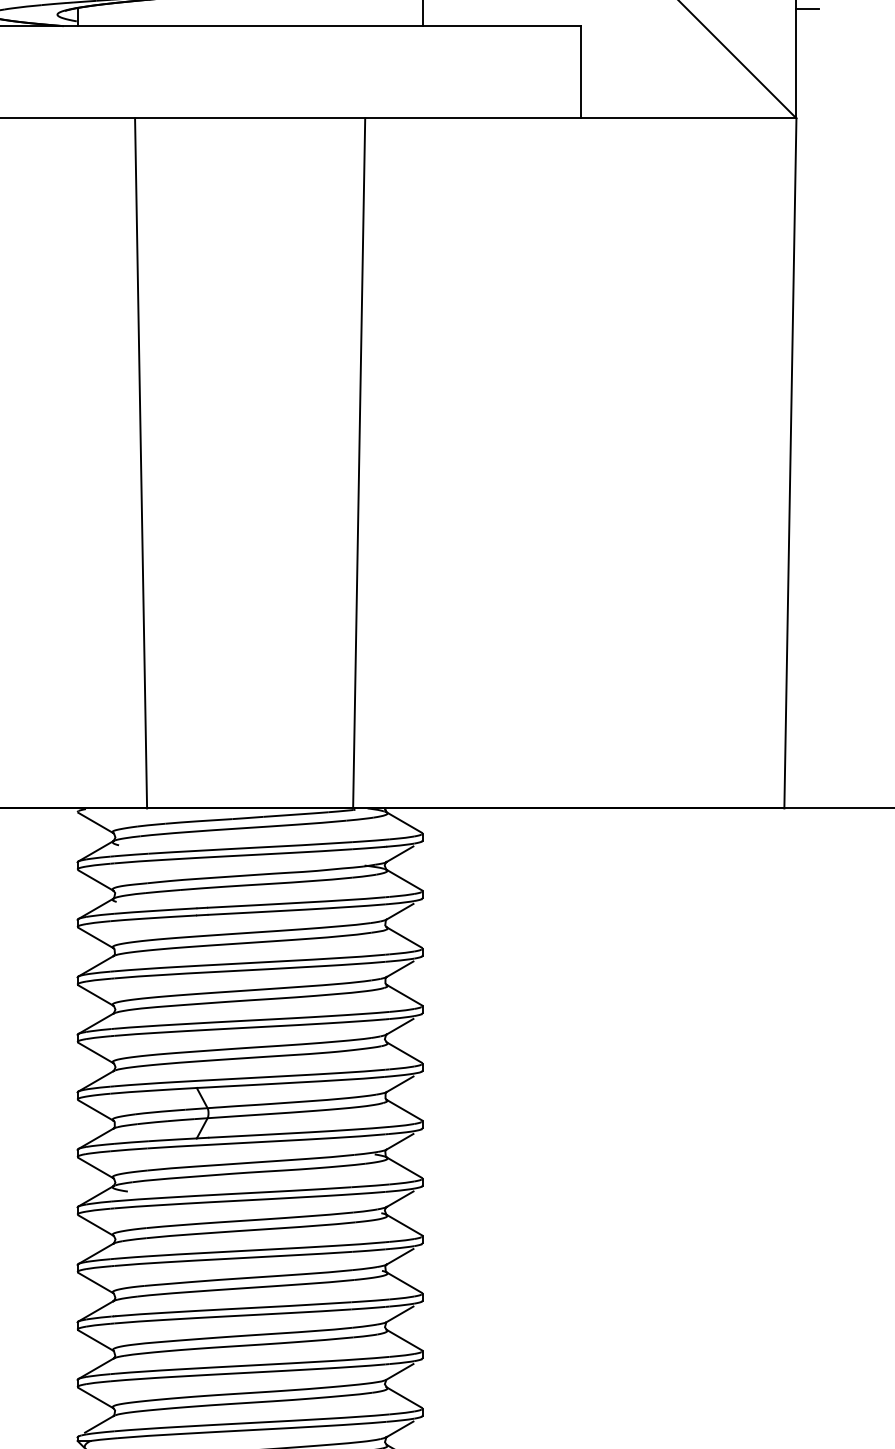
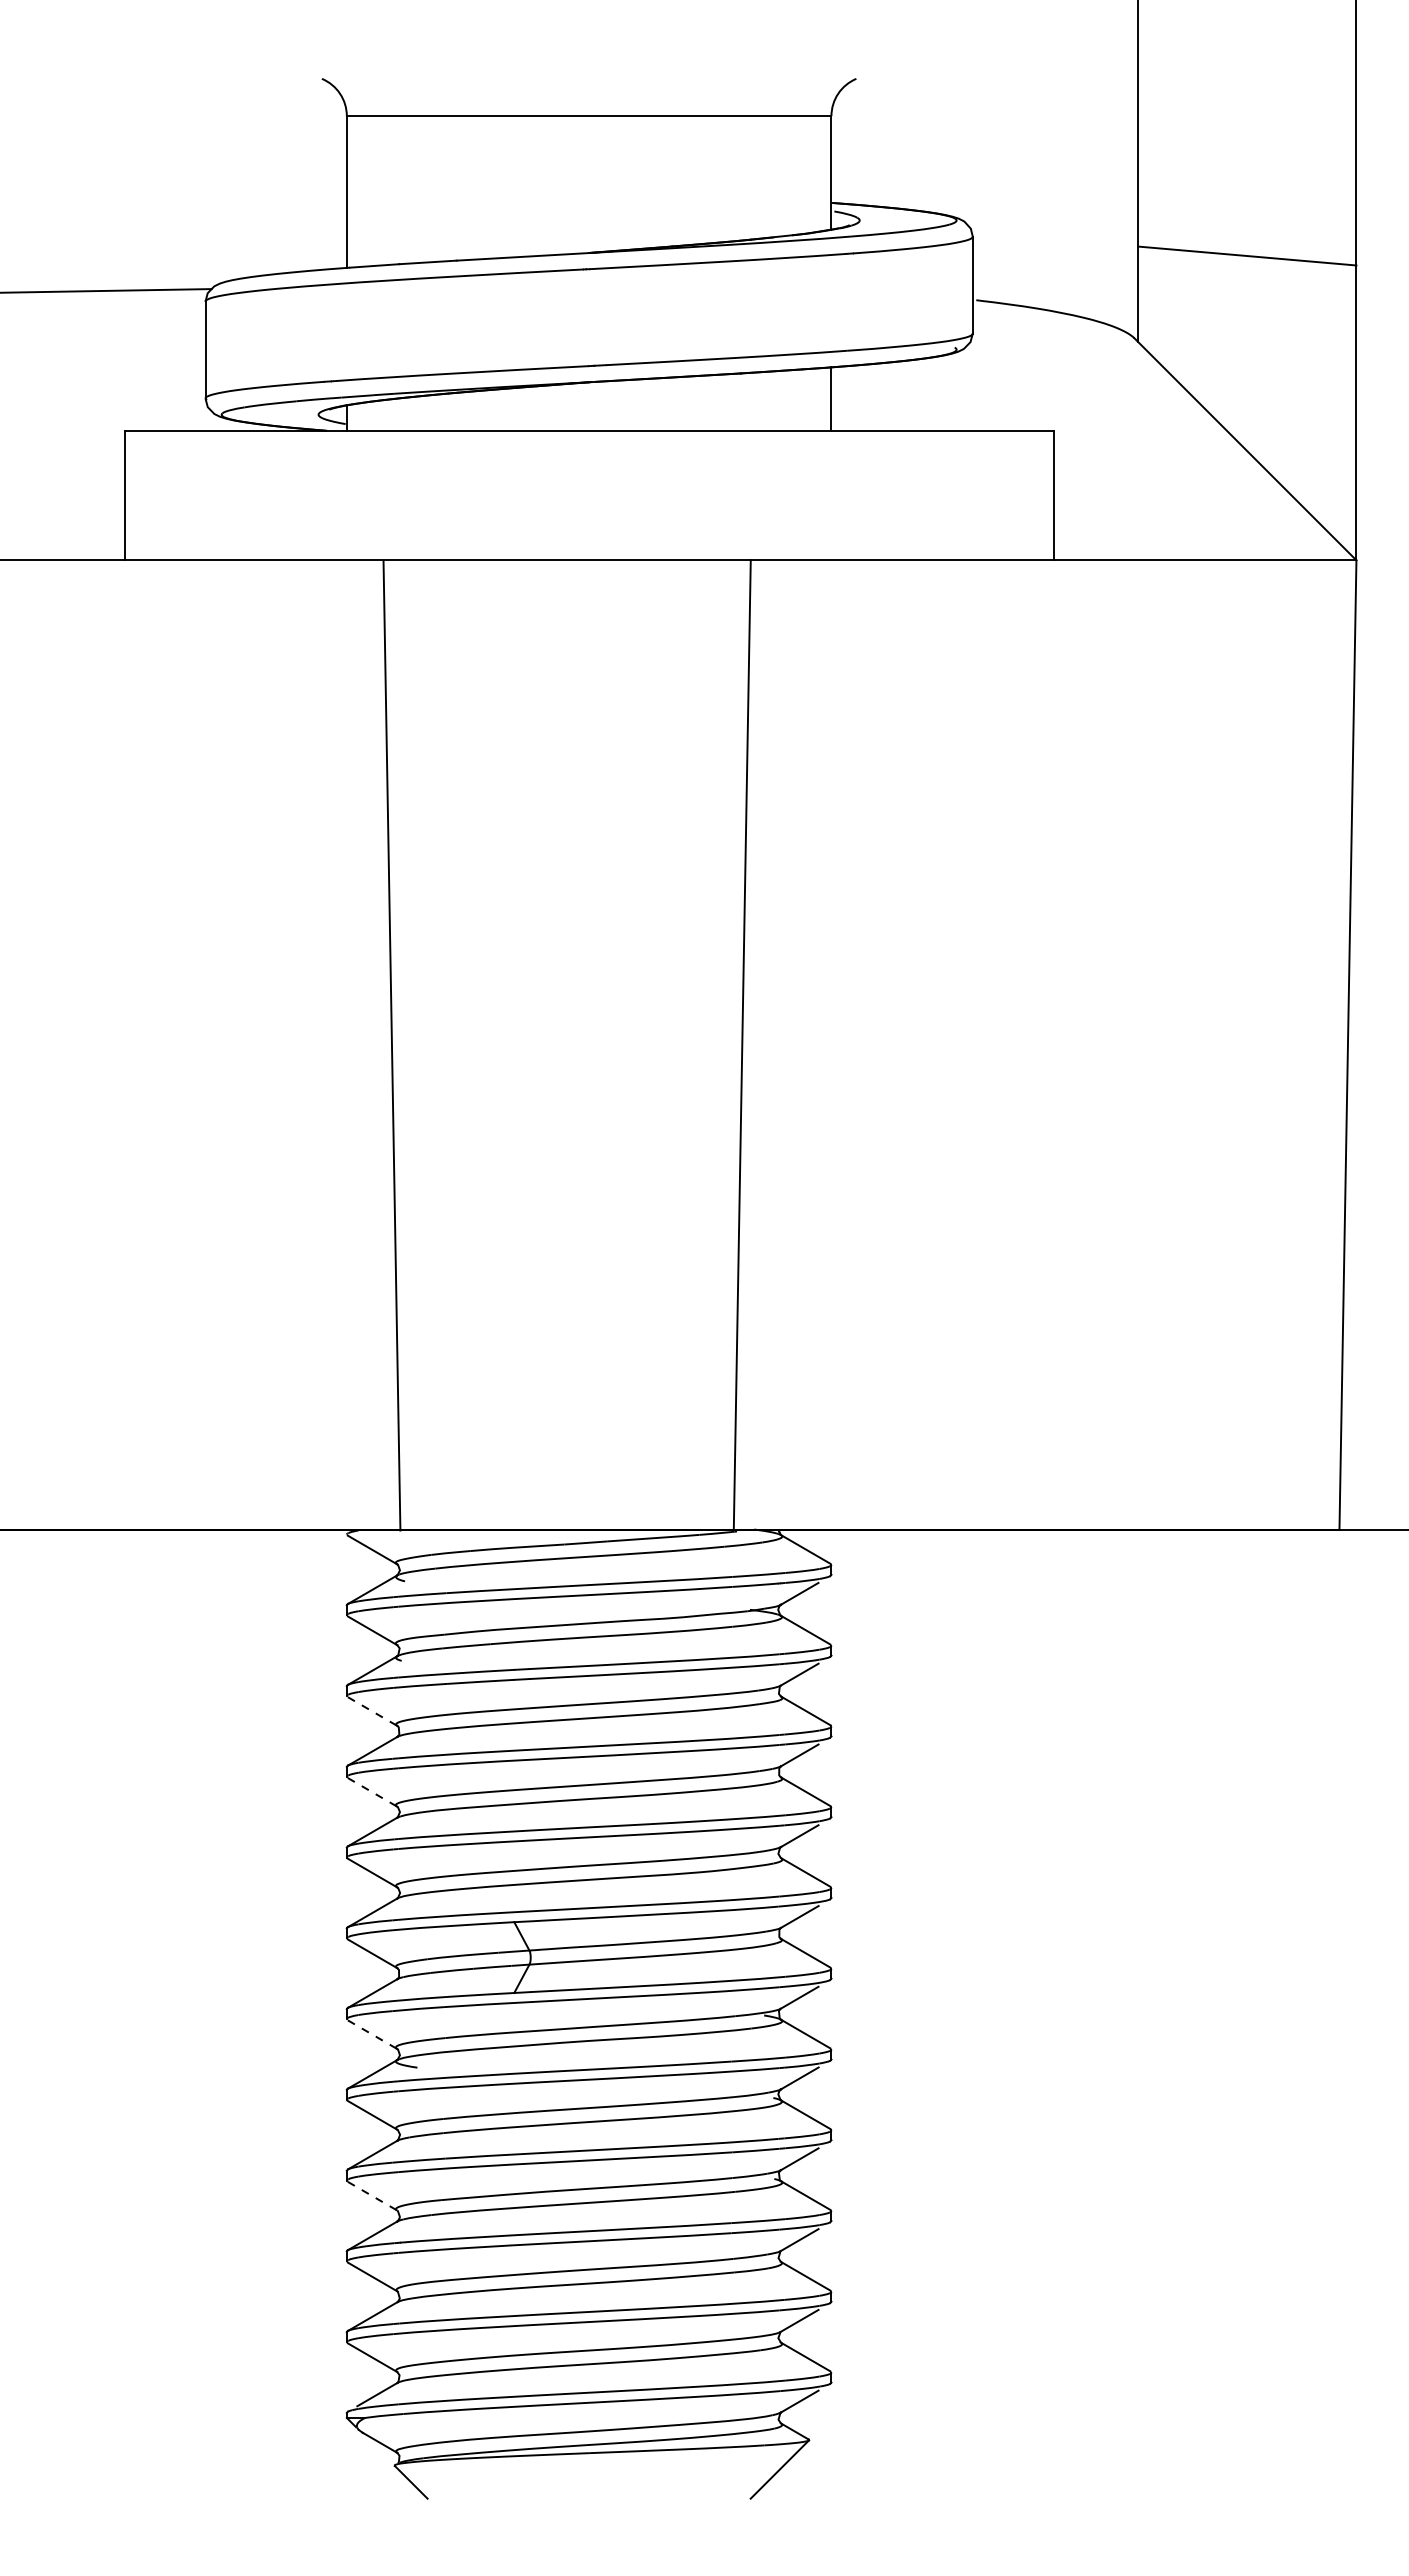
line: (807, 8) -> (1372, 406), removed
line: (140, 463) -> (391, 1045), moved
line: (95, 937) -> (372, 1711), solid -> dashed
line: (95, 995) -> (372, 1792), solid -> dashed
line: (95, 1167) -> (372, 2034), solid -> dashed
line: (95, 1283) -> (372, 2196), solid -> dashed

